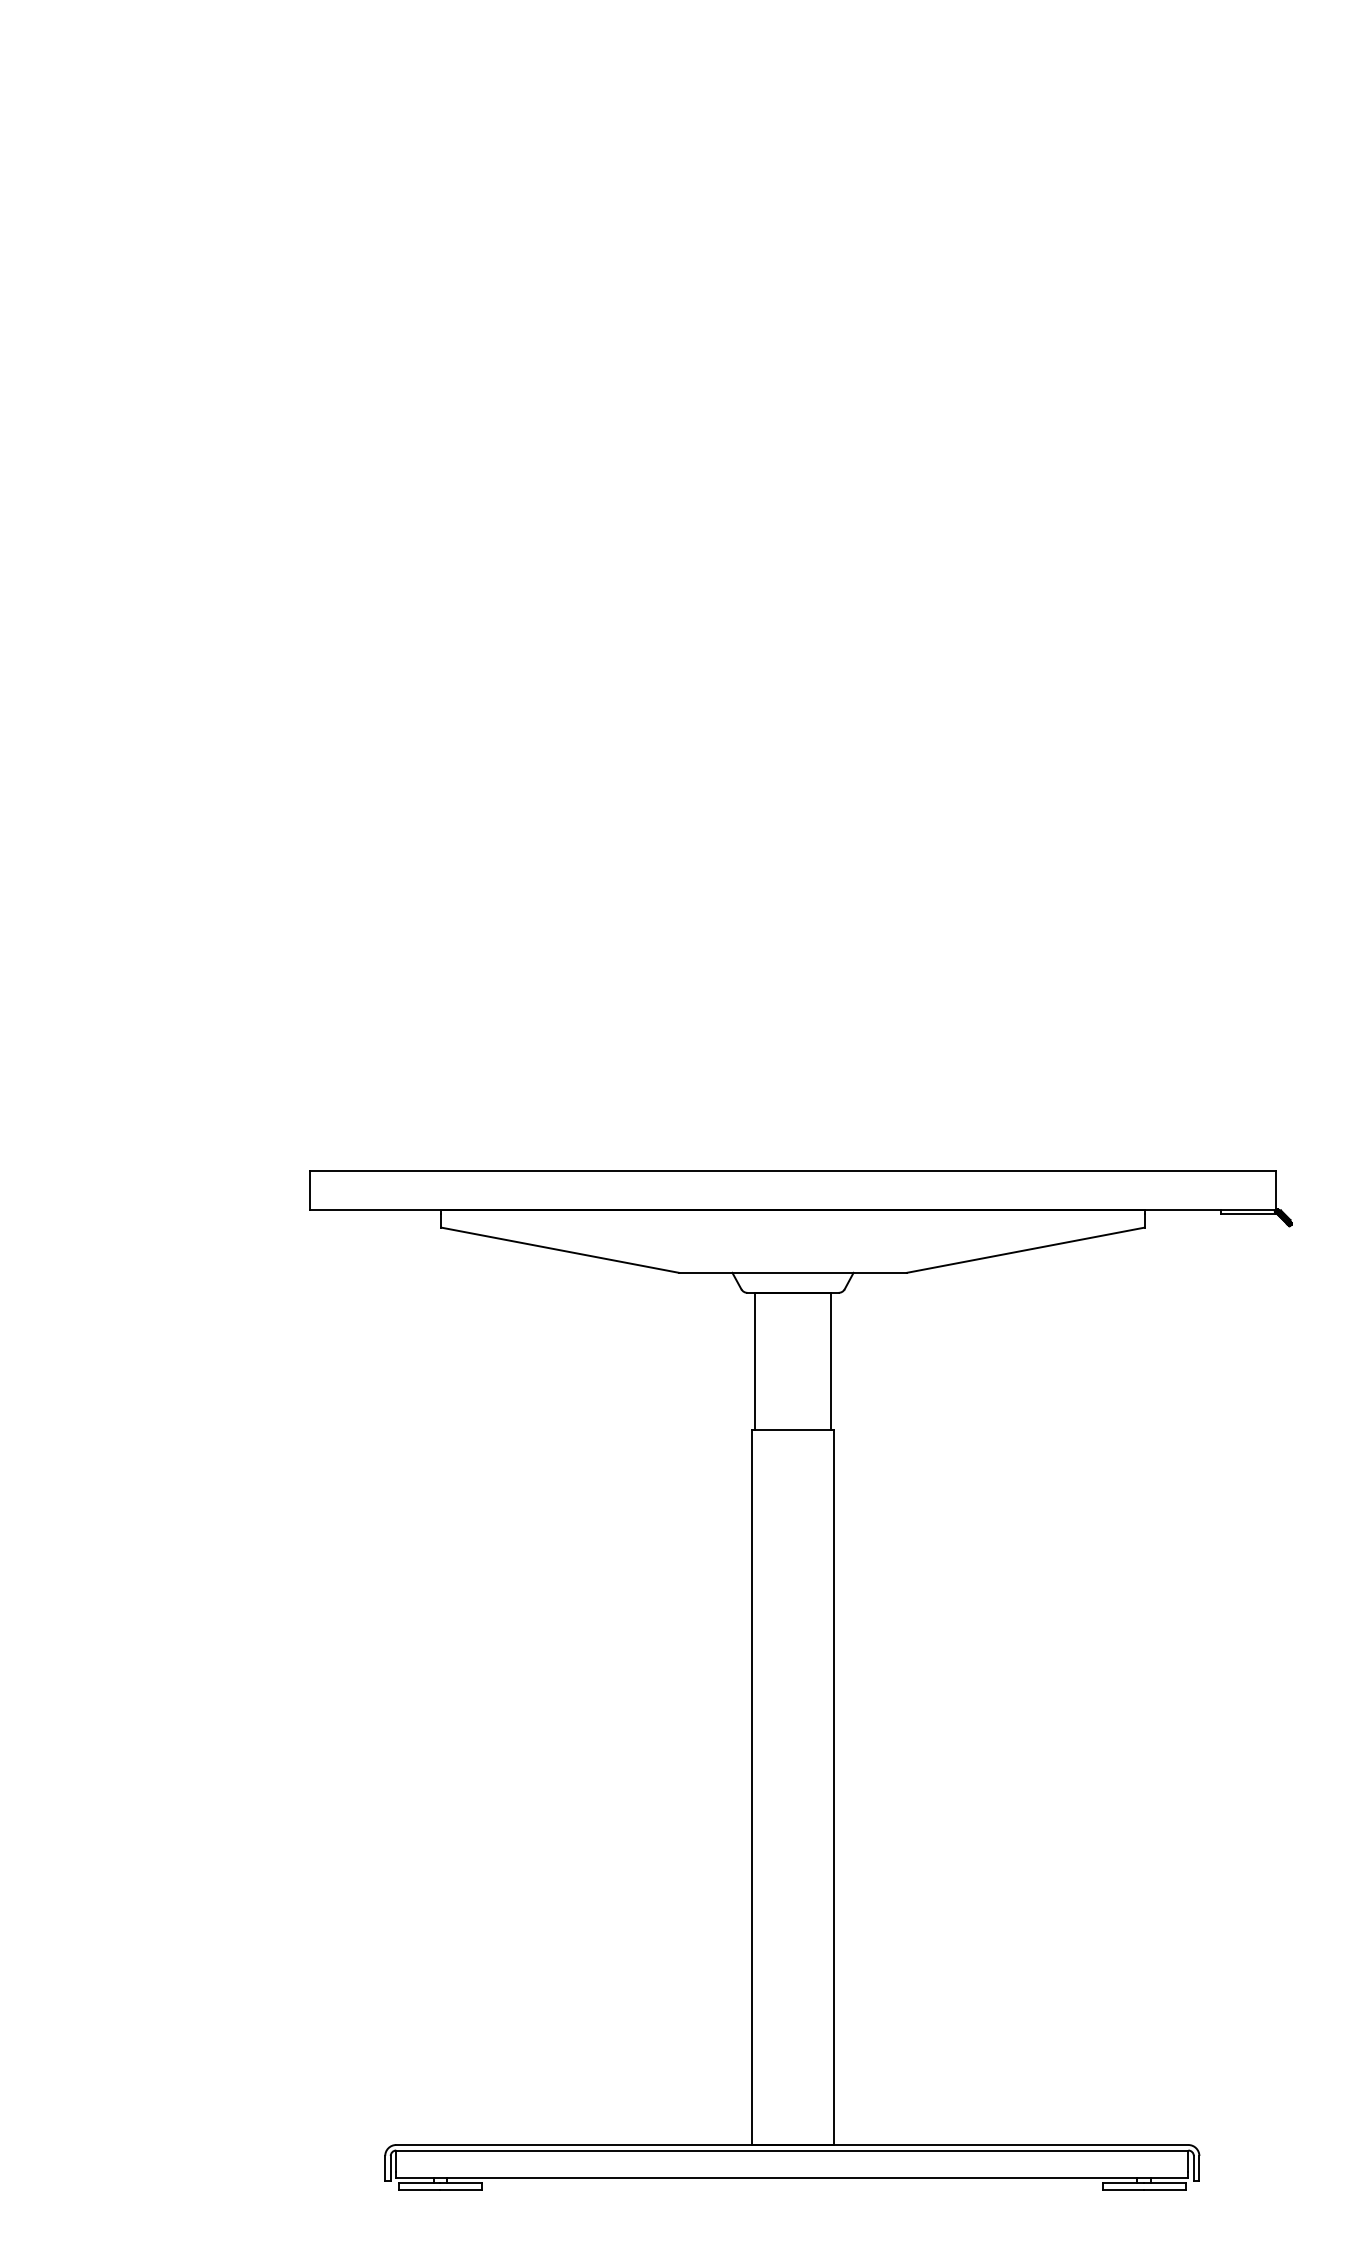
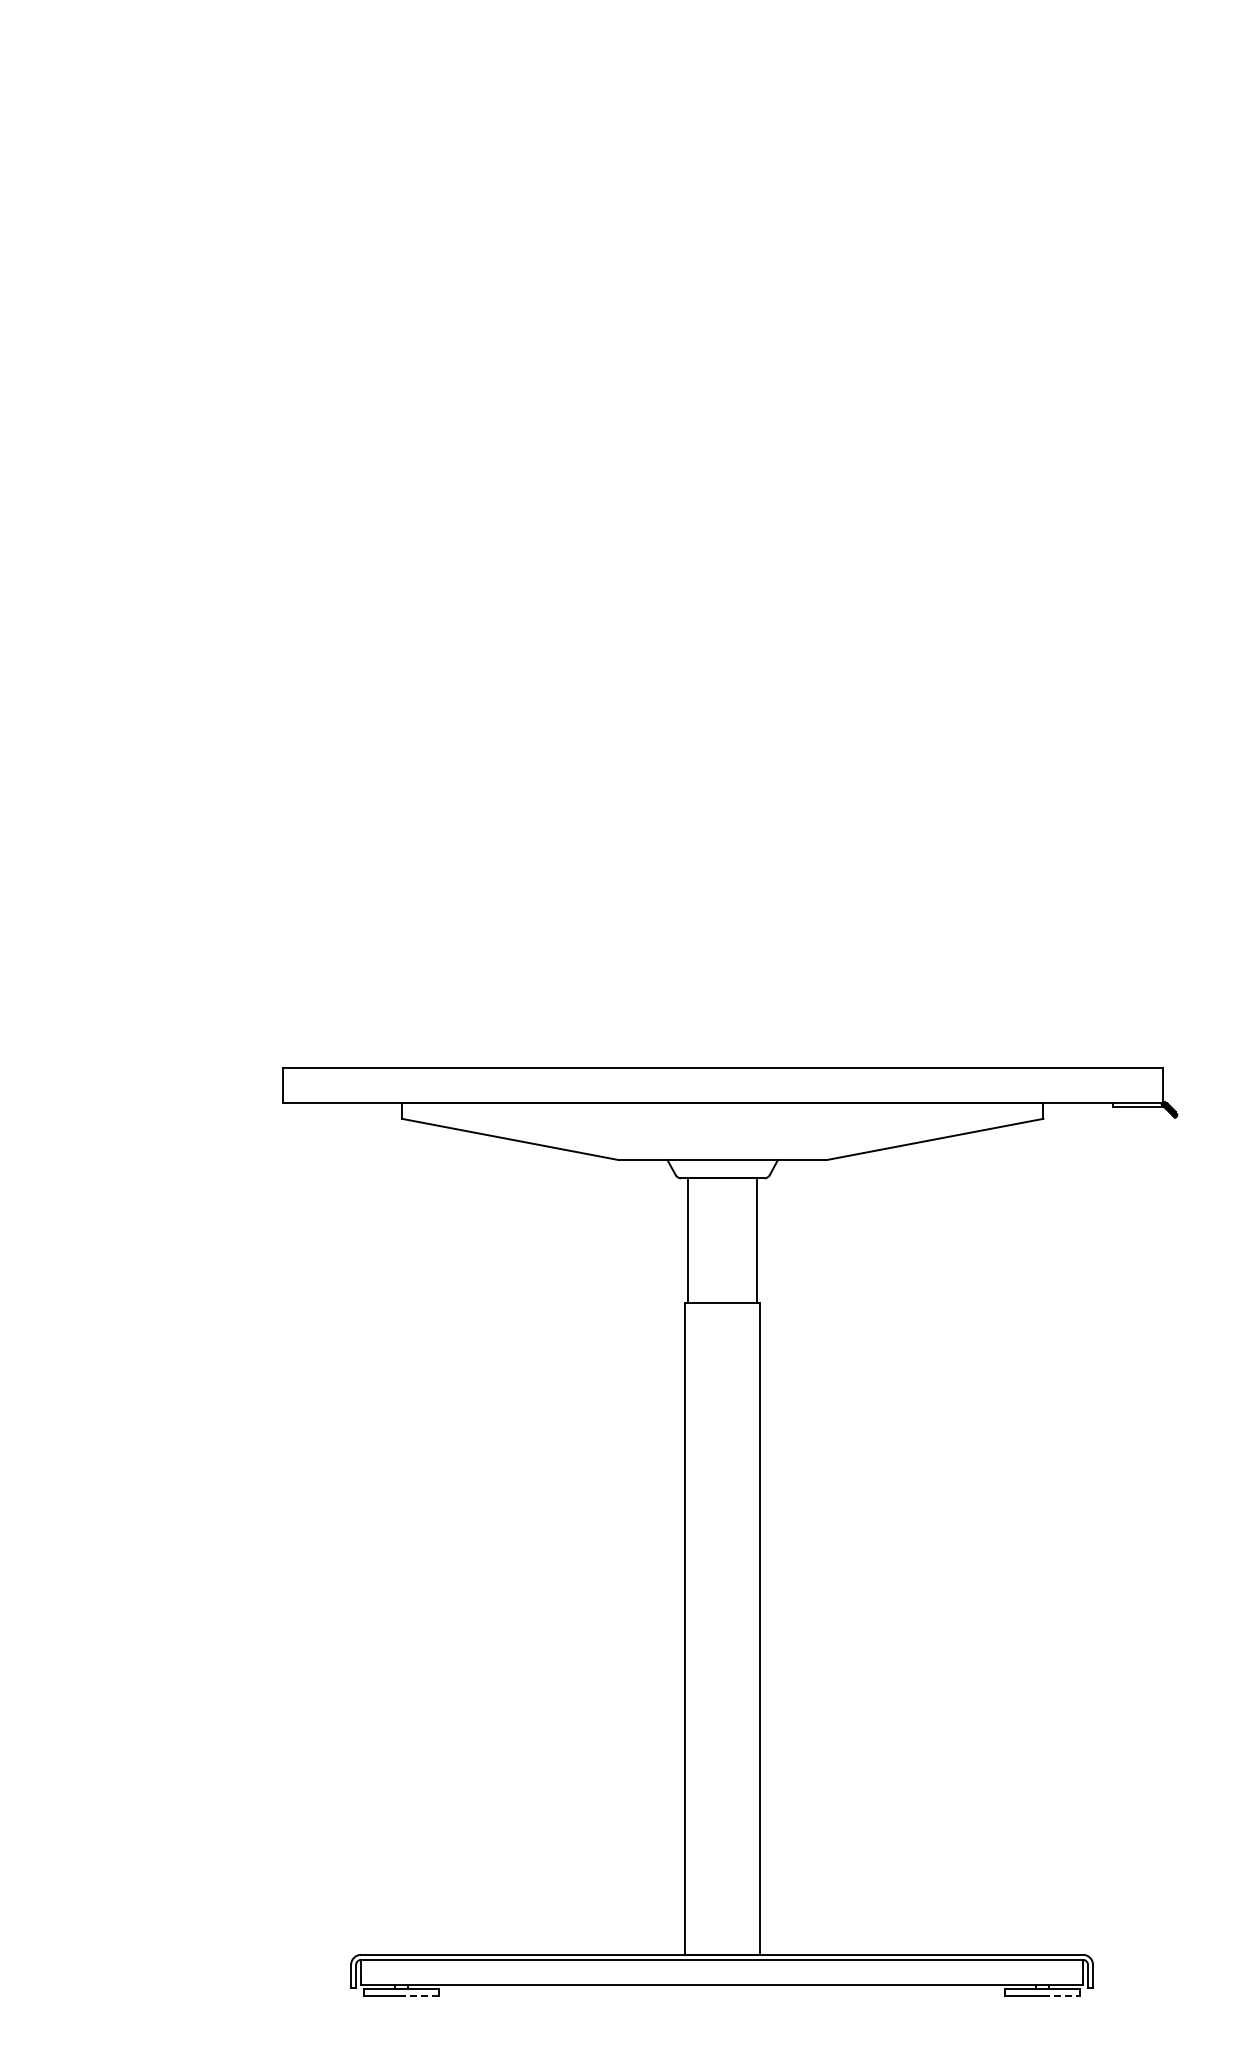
line: (461, 2189) -> (420, 1995), solid -> dashed
line: (1164, 2189) -> (1061, 1995), solid -> dashed

